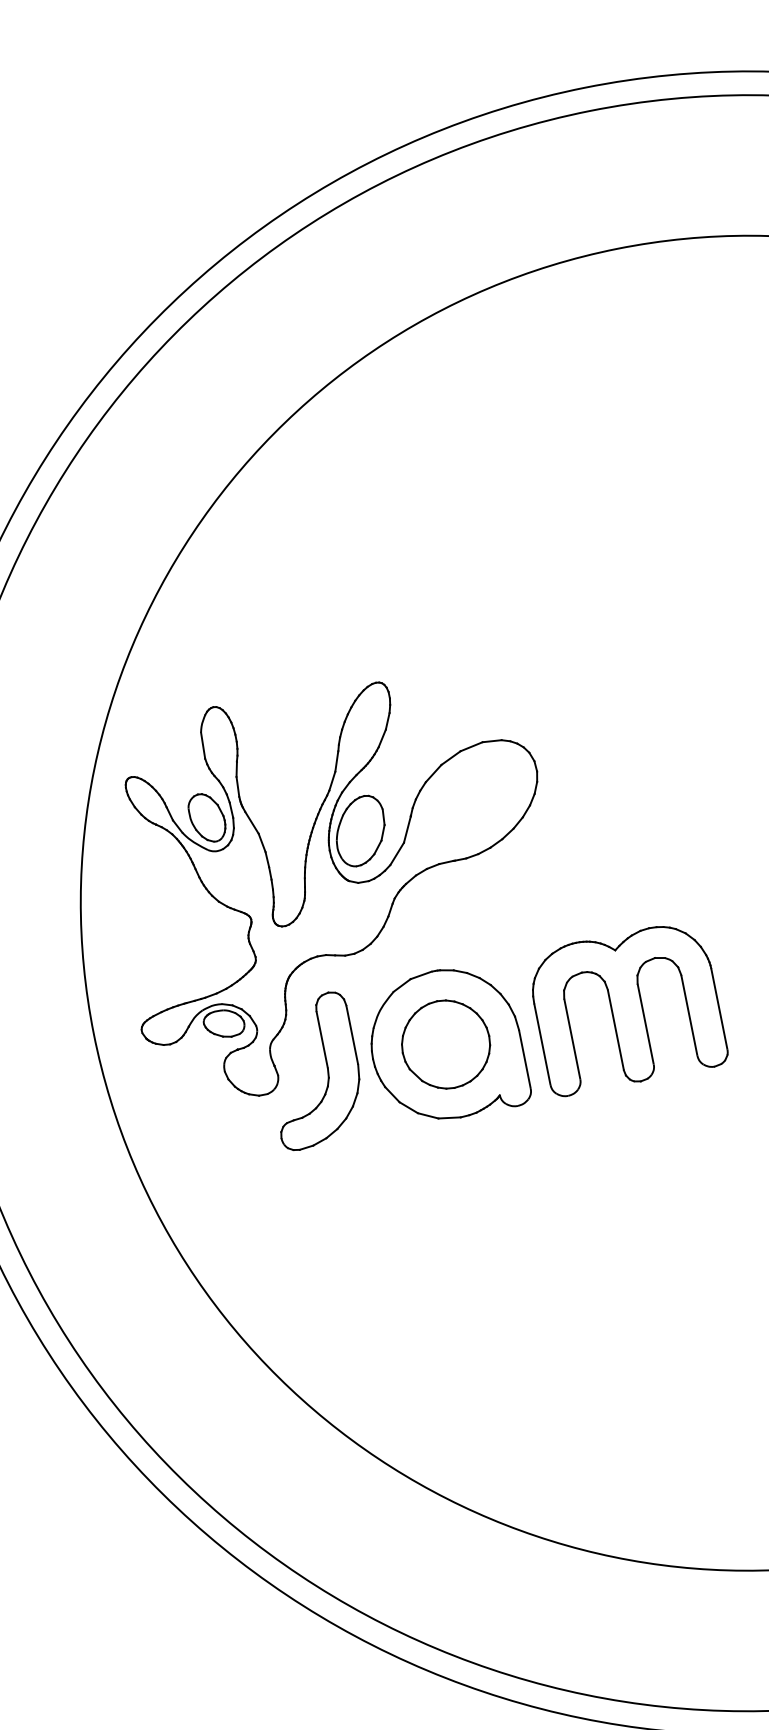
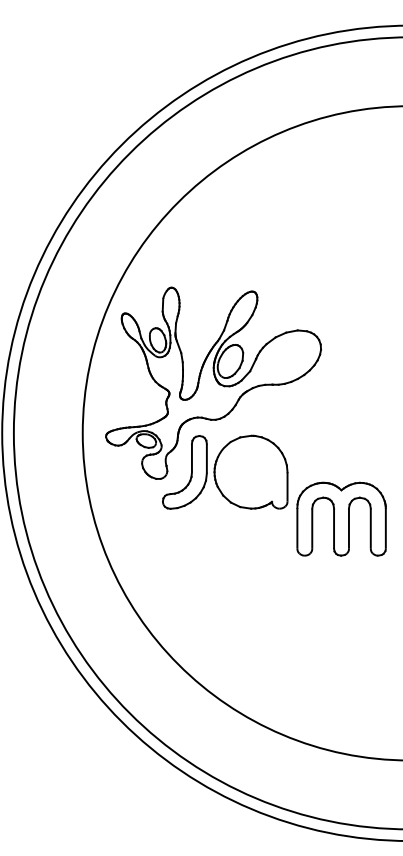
part: (626, 1006) -> (341, 518), moved
part: (444, 1043) -> (250, 471), removed

